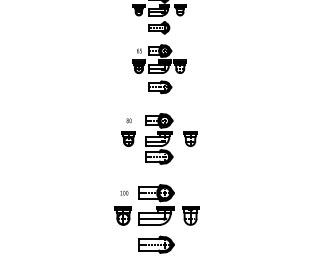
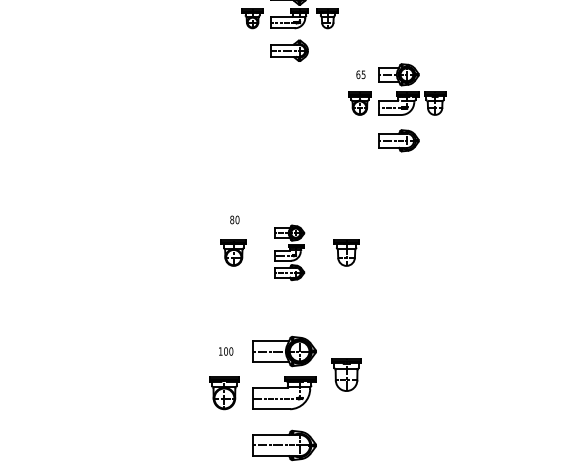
part: (159, 69) -> (397, 108), moved
part: (159, 138) -> (290, 252), size x0.6
part: (190, 215) -> (346, 373), moved

